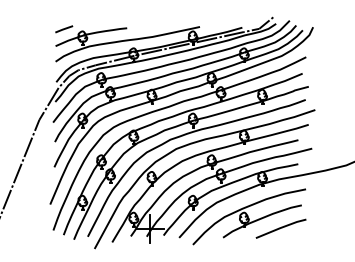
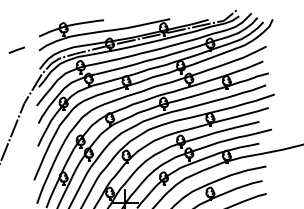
line: (64, 29) -> (17, 50), moved

